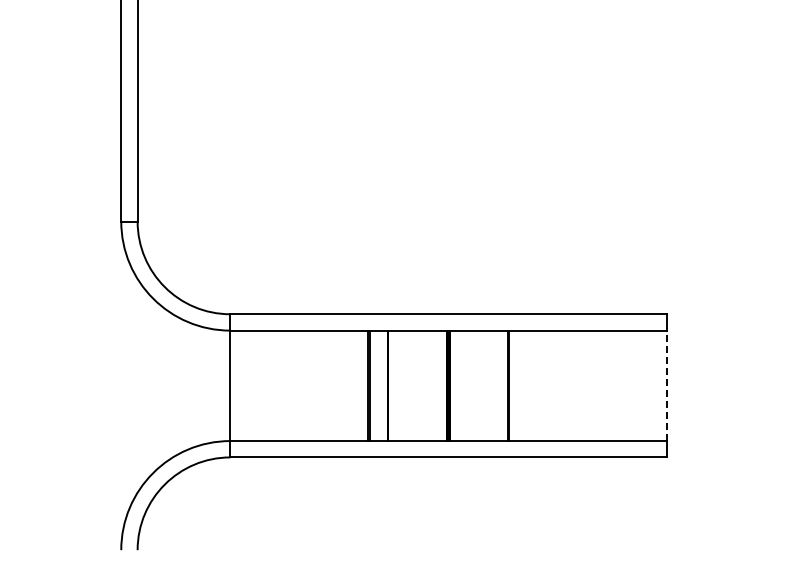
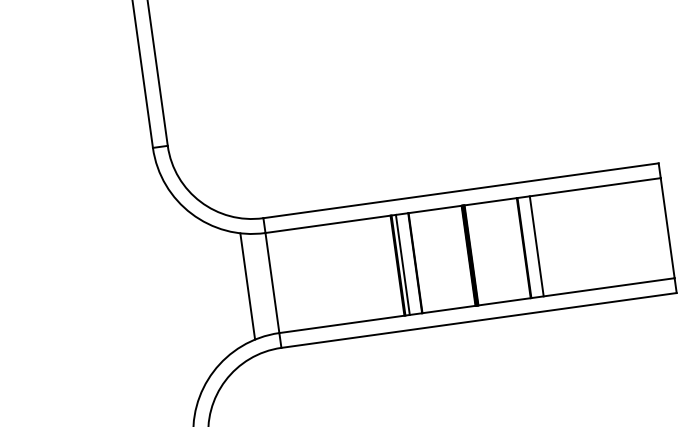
line: (203, 385) -> (248, 286), added
line: (374, 385) -> (402, 264), added
line: (522, 385) -> (537, 246), added
line: (666, 385) -> (667, 227), dashed -> solid

